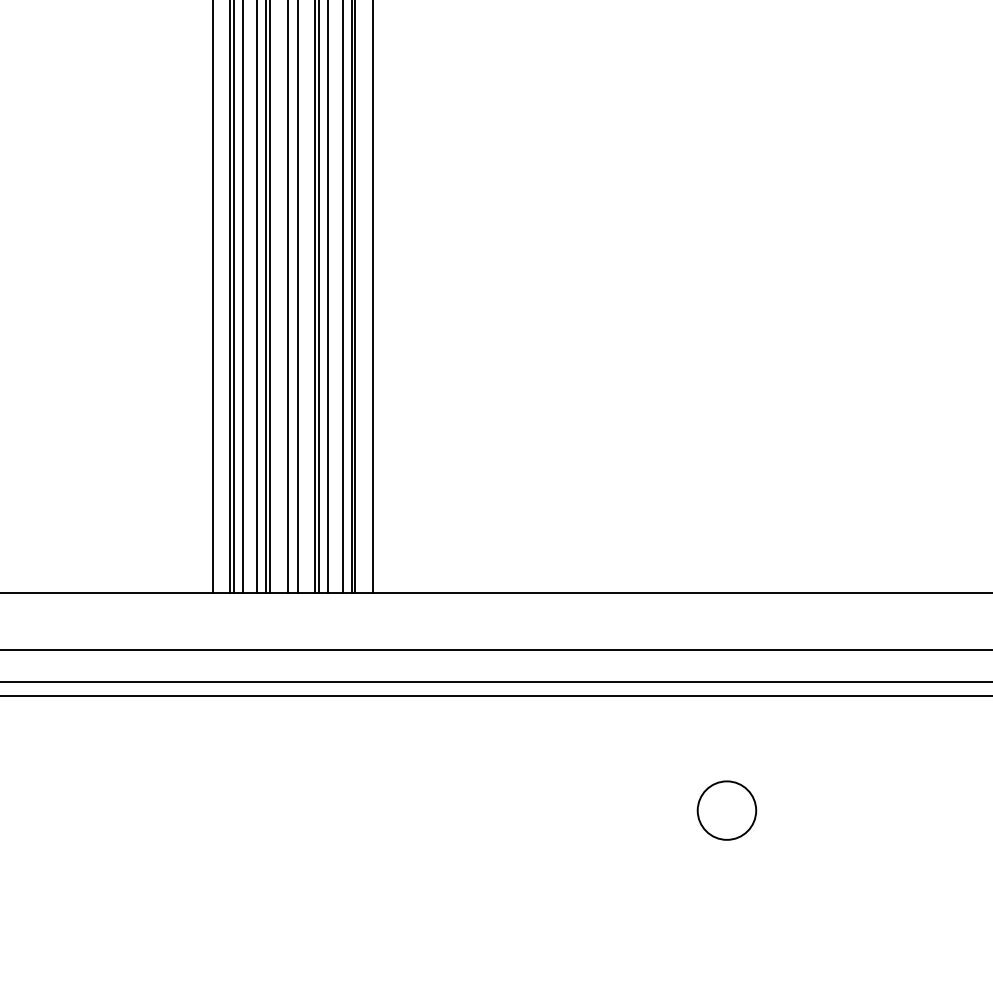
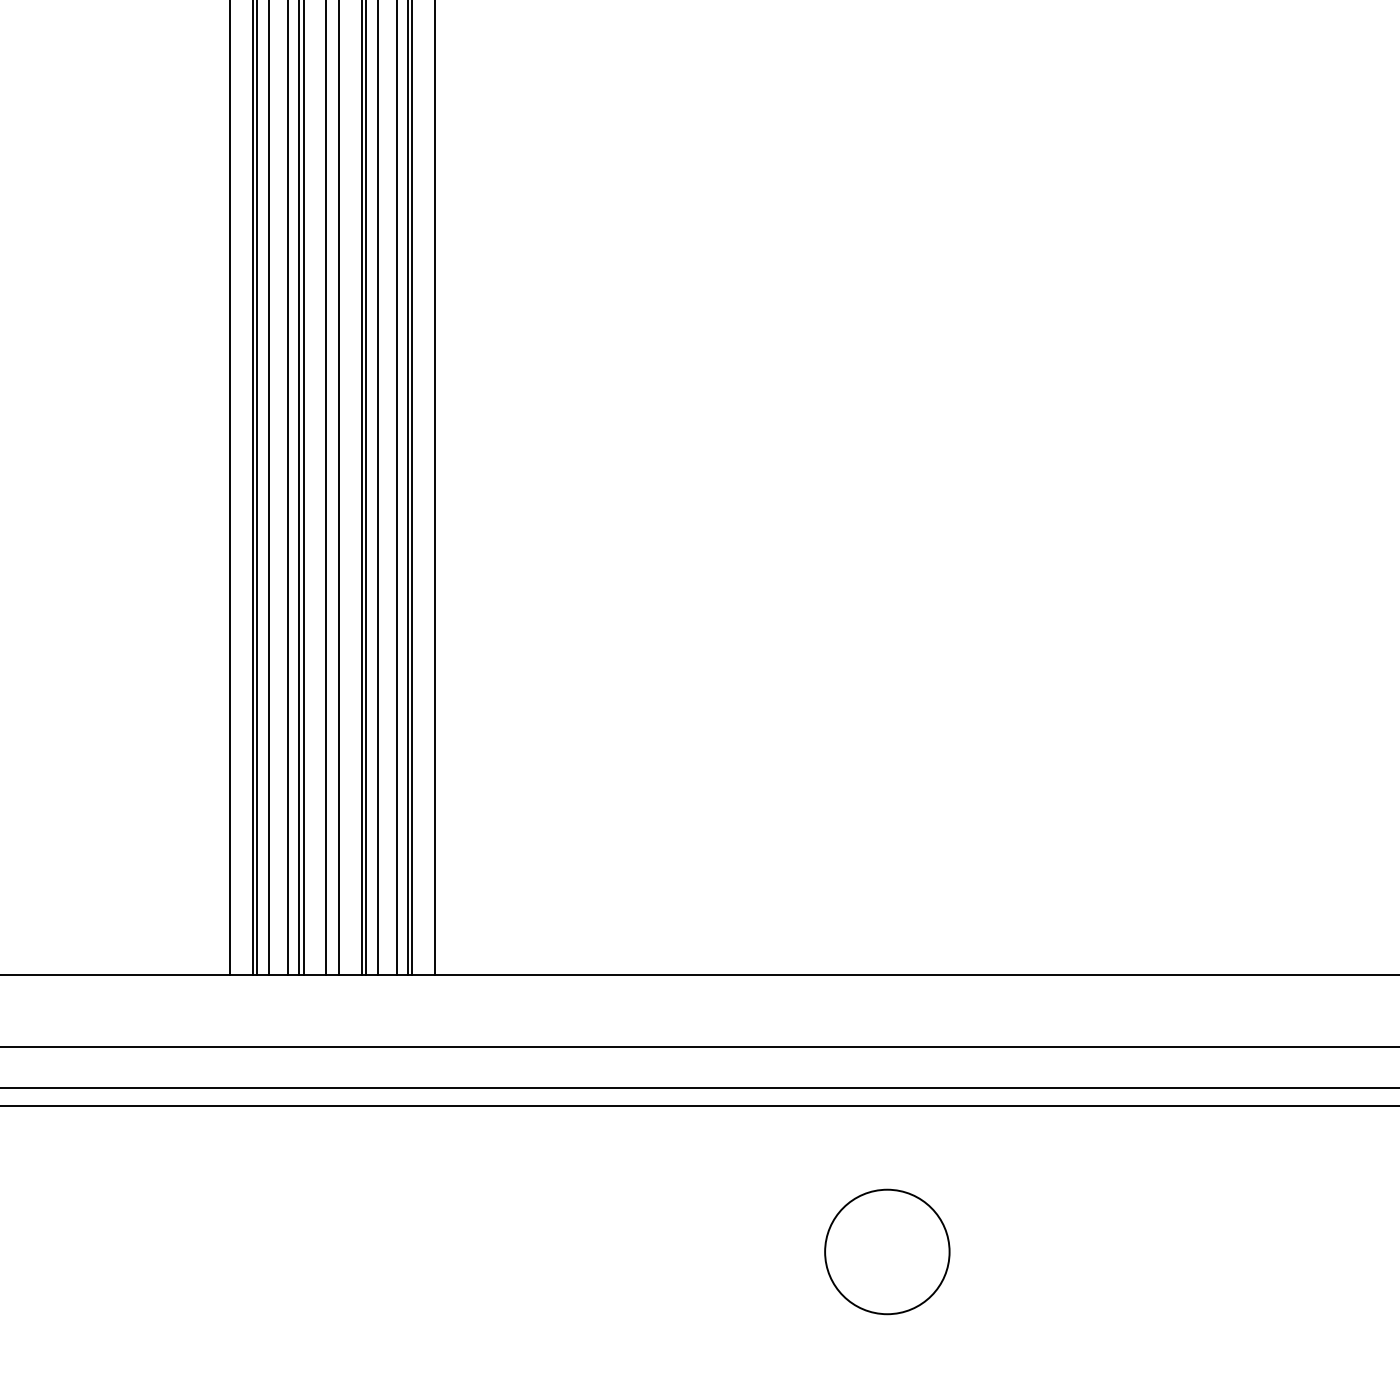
circle: (727, 810) -> (887, 1251), size x1.67

